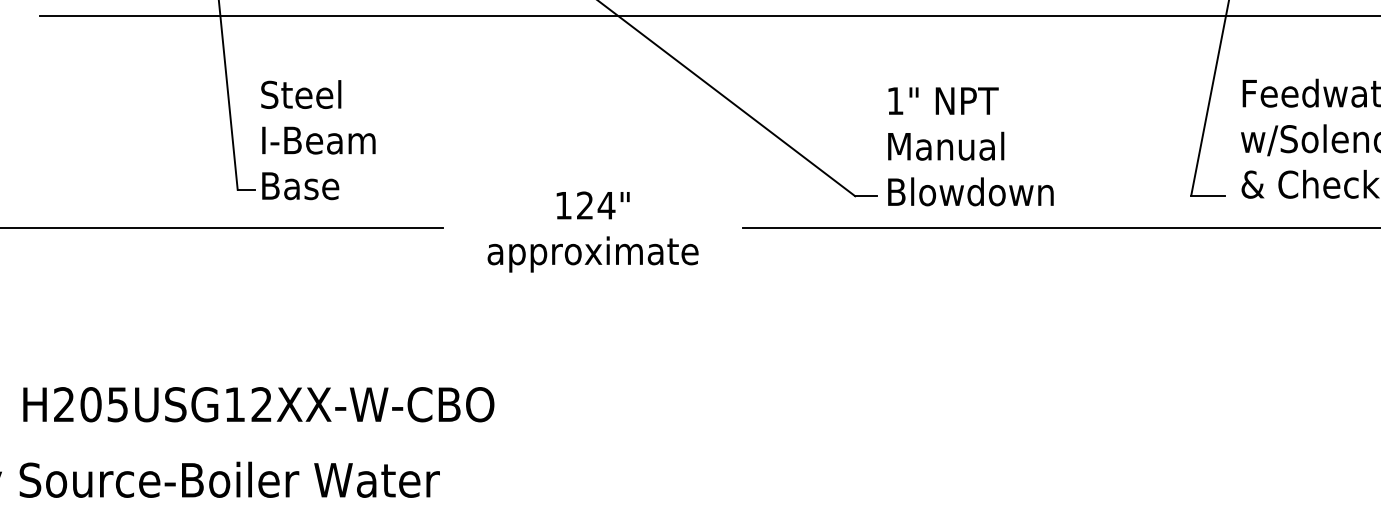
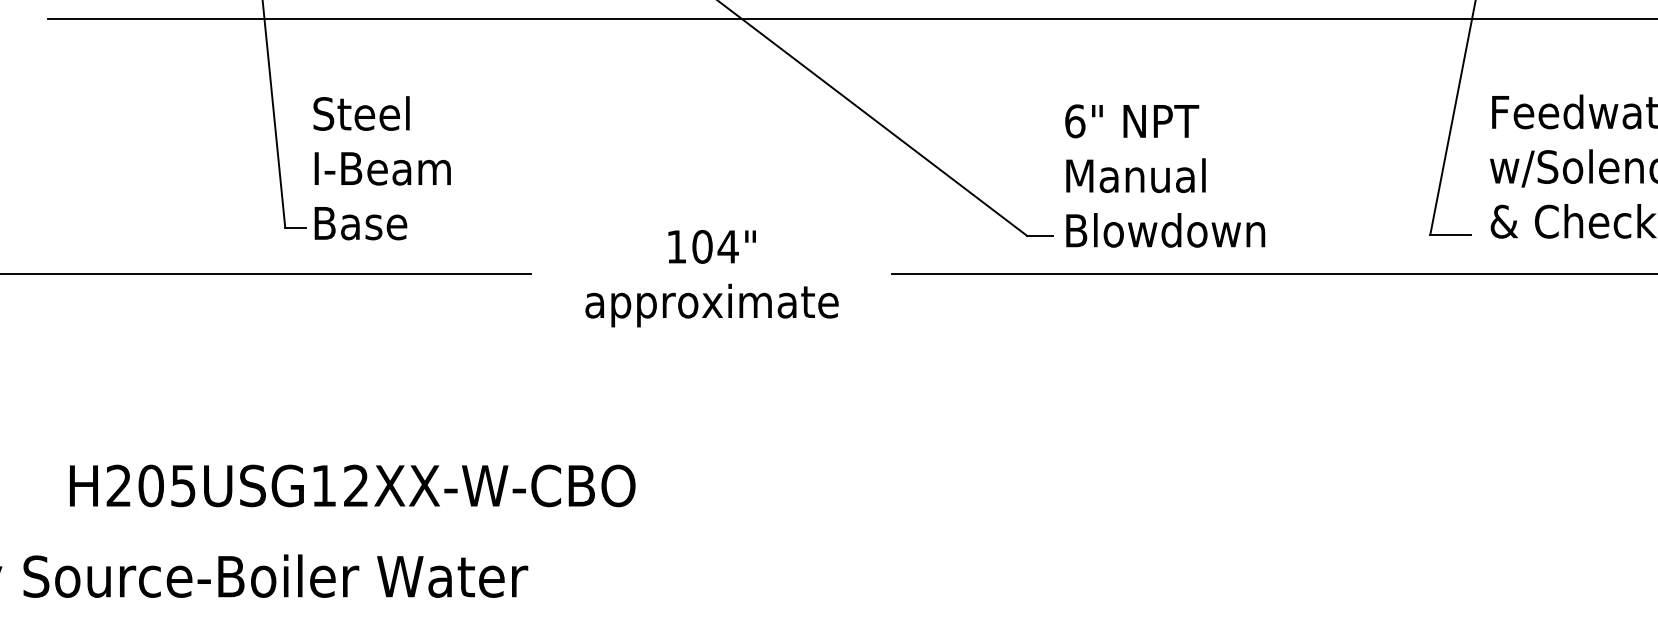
text: (895, 101) -> (1075, 121), 1" -> 6"
text: (584, 205) -> (701, 246), 124" -> 104"
text: (258, 404) -> (352, 485), moved

